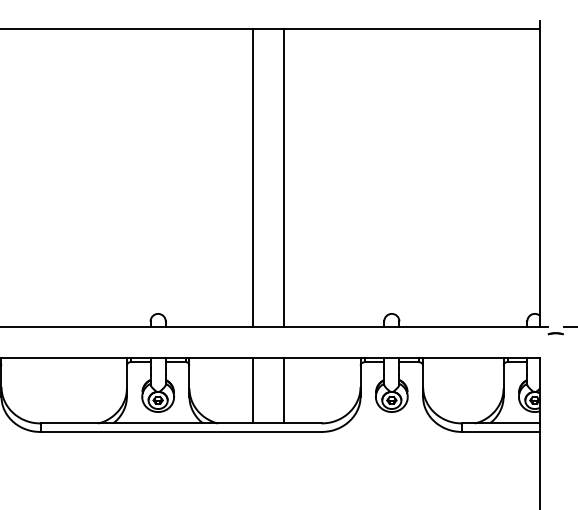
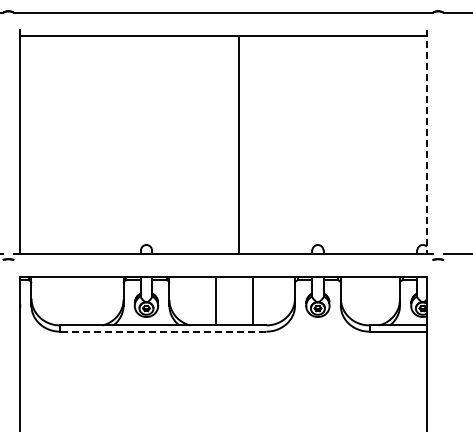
line: (539, 174) -> (426, 142), solid -> dashed
line: (252, 176) -> (215, 144), removed
line: (283, 390) -> (252, 301), moved
line: (180, 431) -> (162, 331), solid -> dashed

